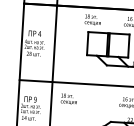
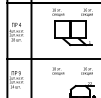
text: (69, 98) -> (58, 70), moved

